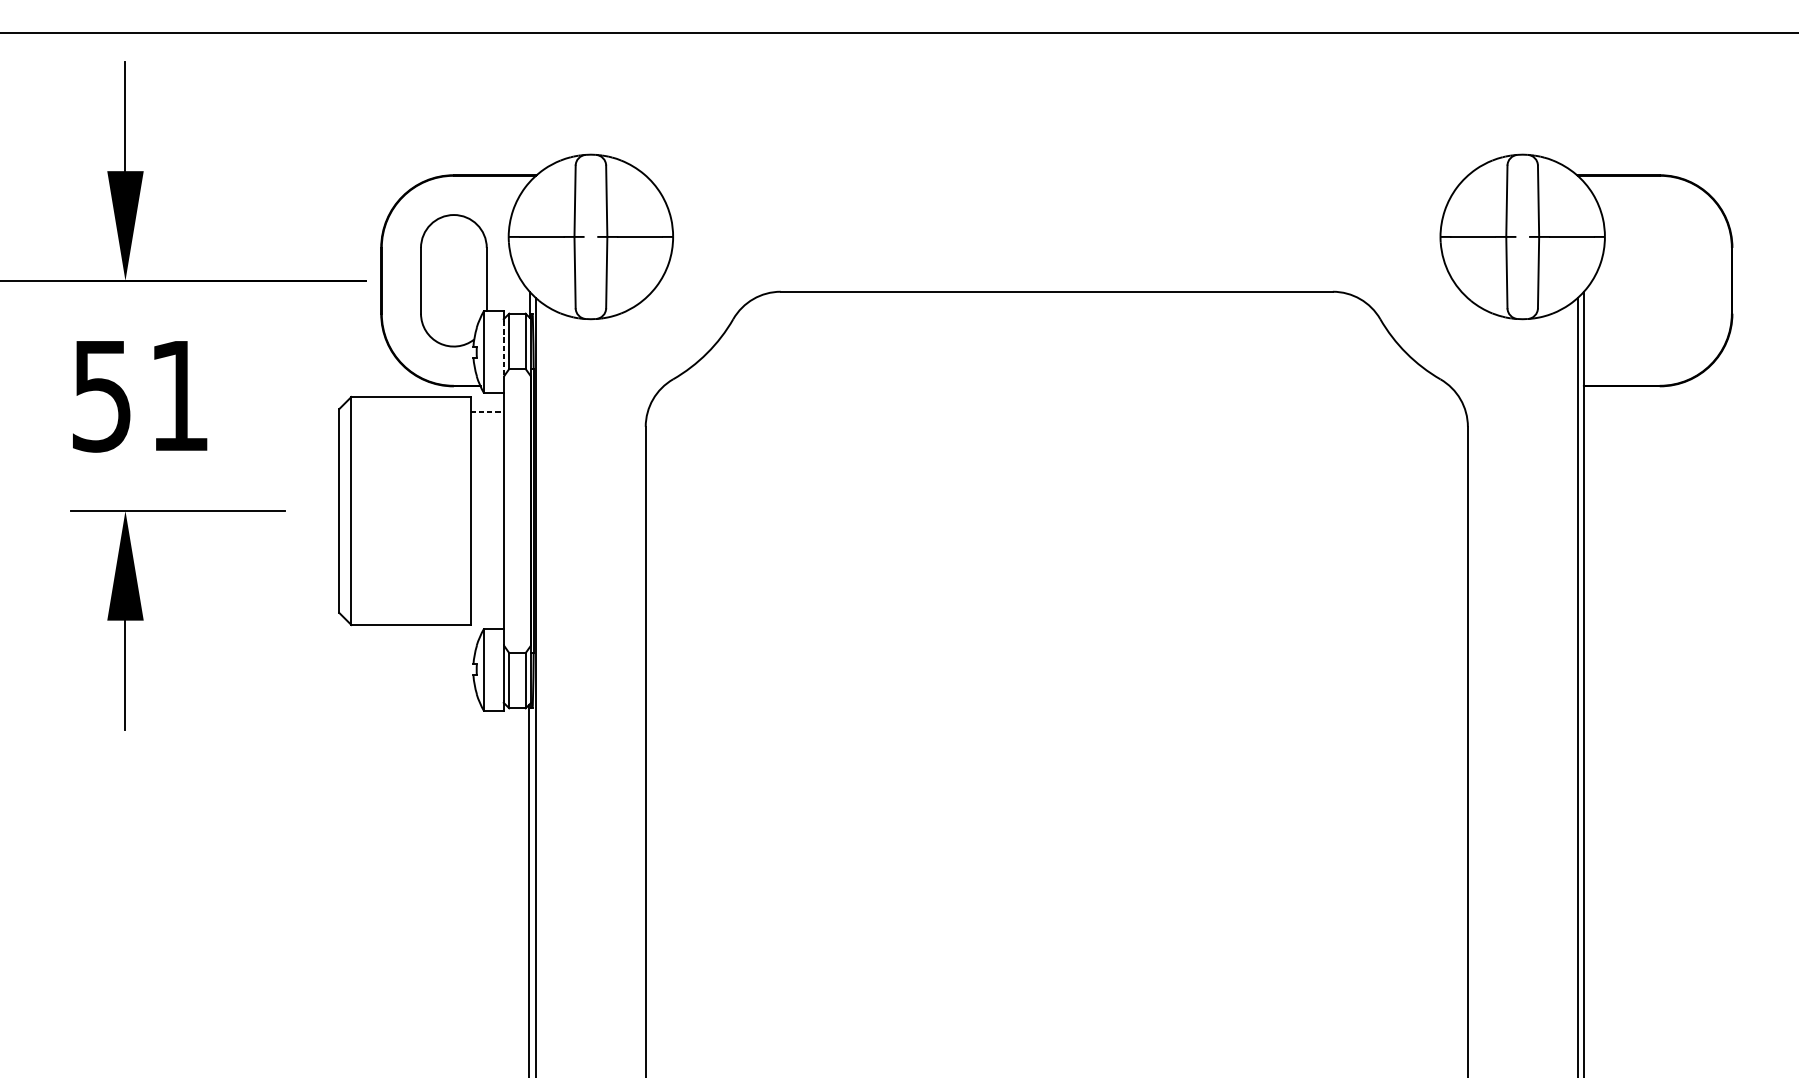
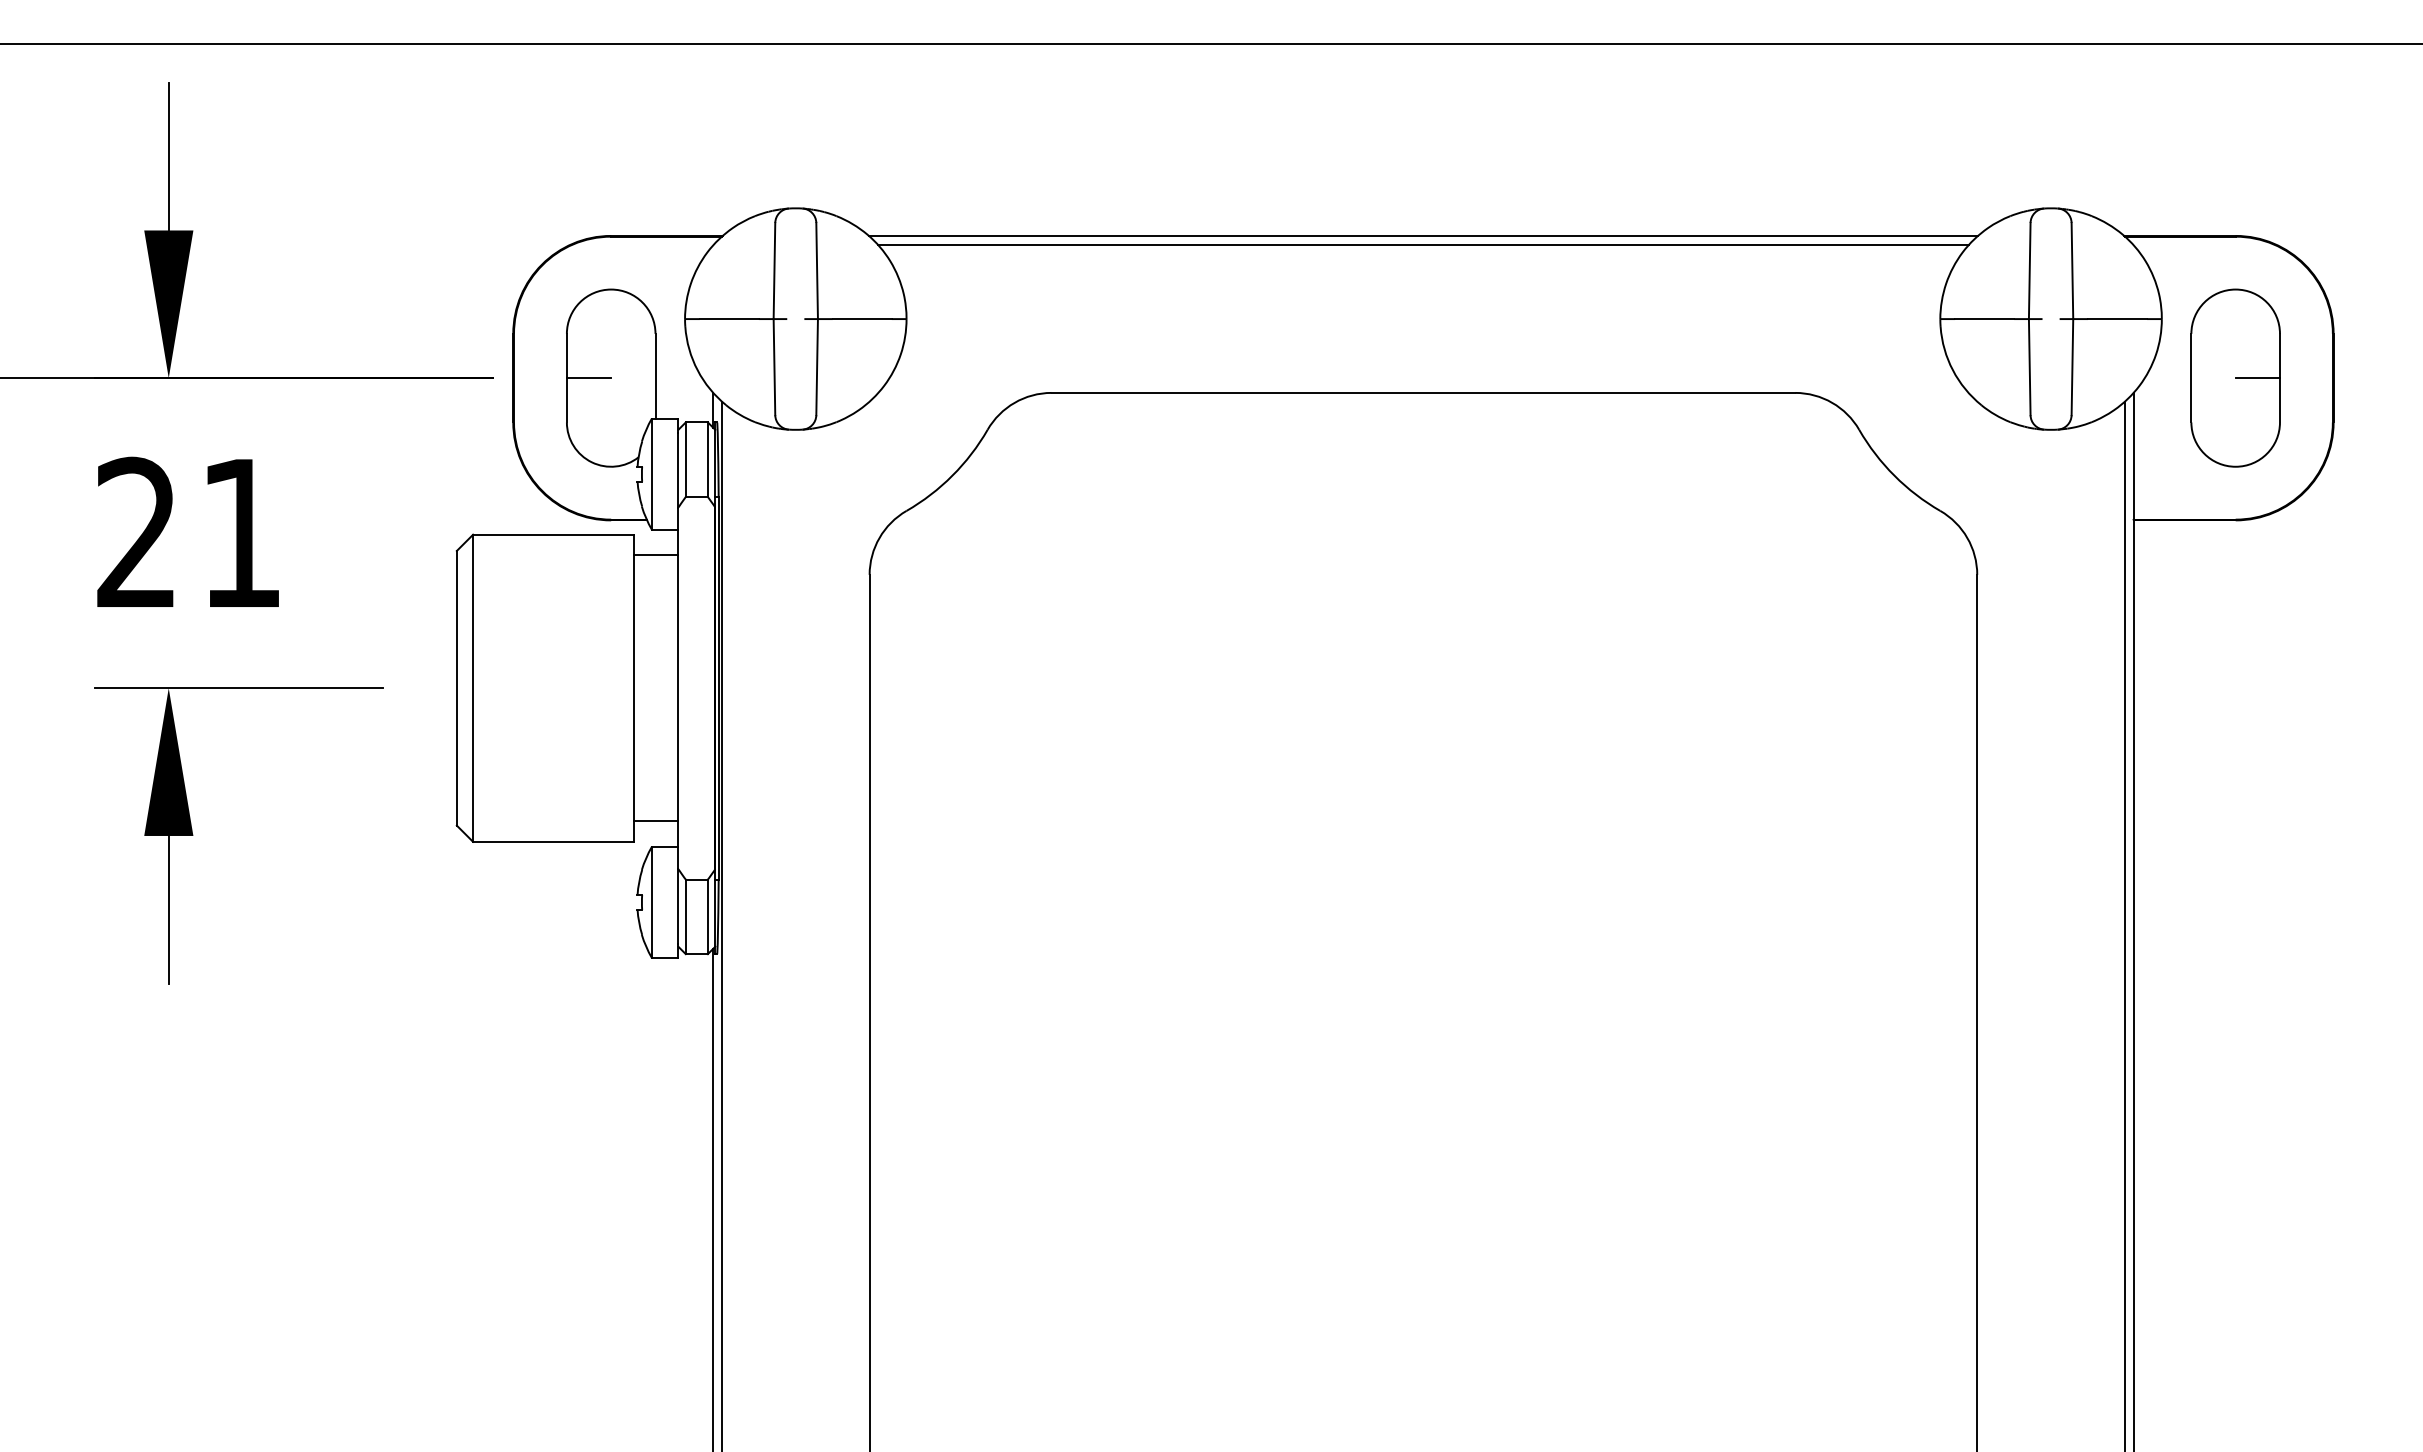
line: (1056, 174) -> (1423, 235), added
line: (1056, 182) -> (1423, 245), added
part: (1659, 280) -> (2235, 377), added
line: (437, 281) -> (588, 378), added
line: (503, 349) -> (678, 470), dashed -> solid
text: (101, 395) -> (136, 532), 51 -> 21
line: (487, 412) -> (656, 555), dashed -> solid
line: (487, 609) -> (656, 821), added

